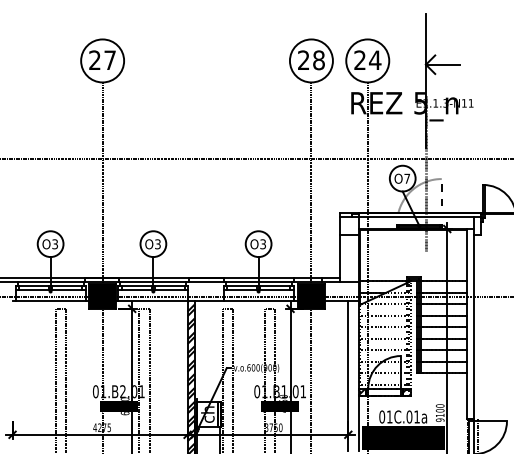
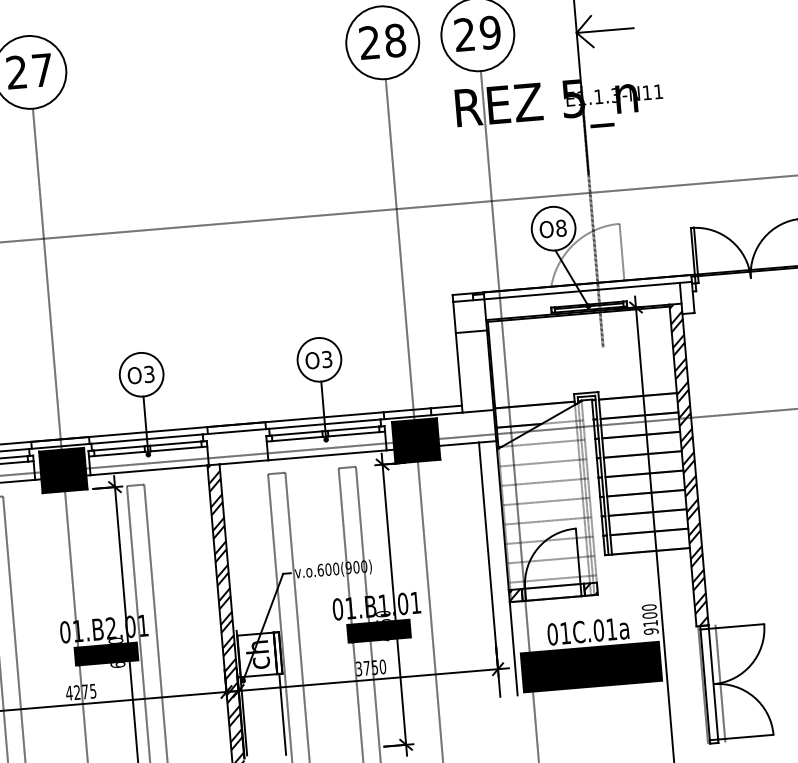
text: (375, 60) -> (490, 32), 24 -> 29
text: (407, 178) -> (561, 227), O7 -> O8
hatch: (470, 324) -> (688, 465), added

